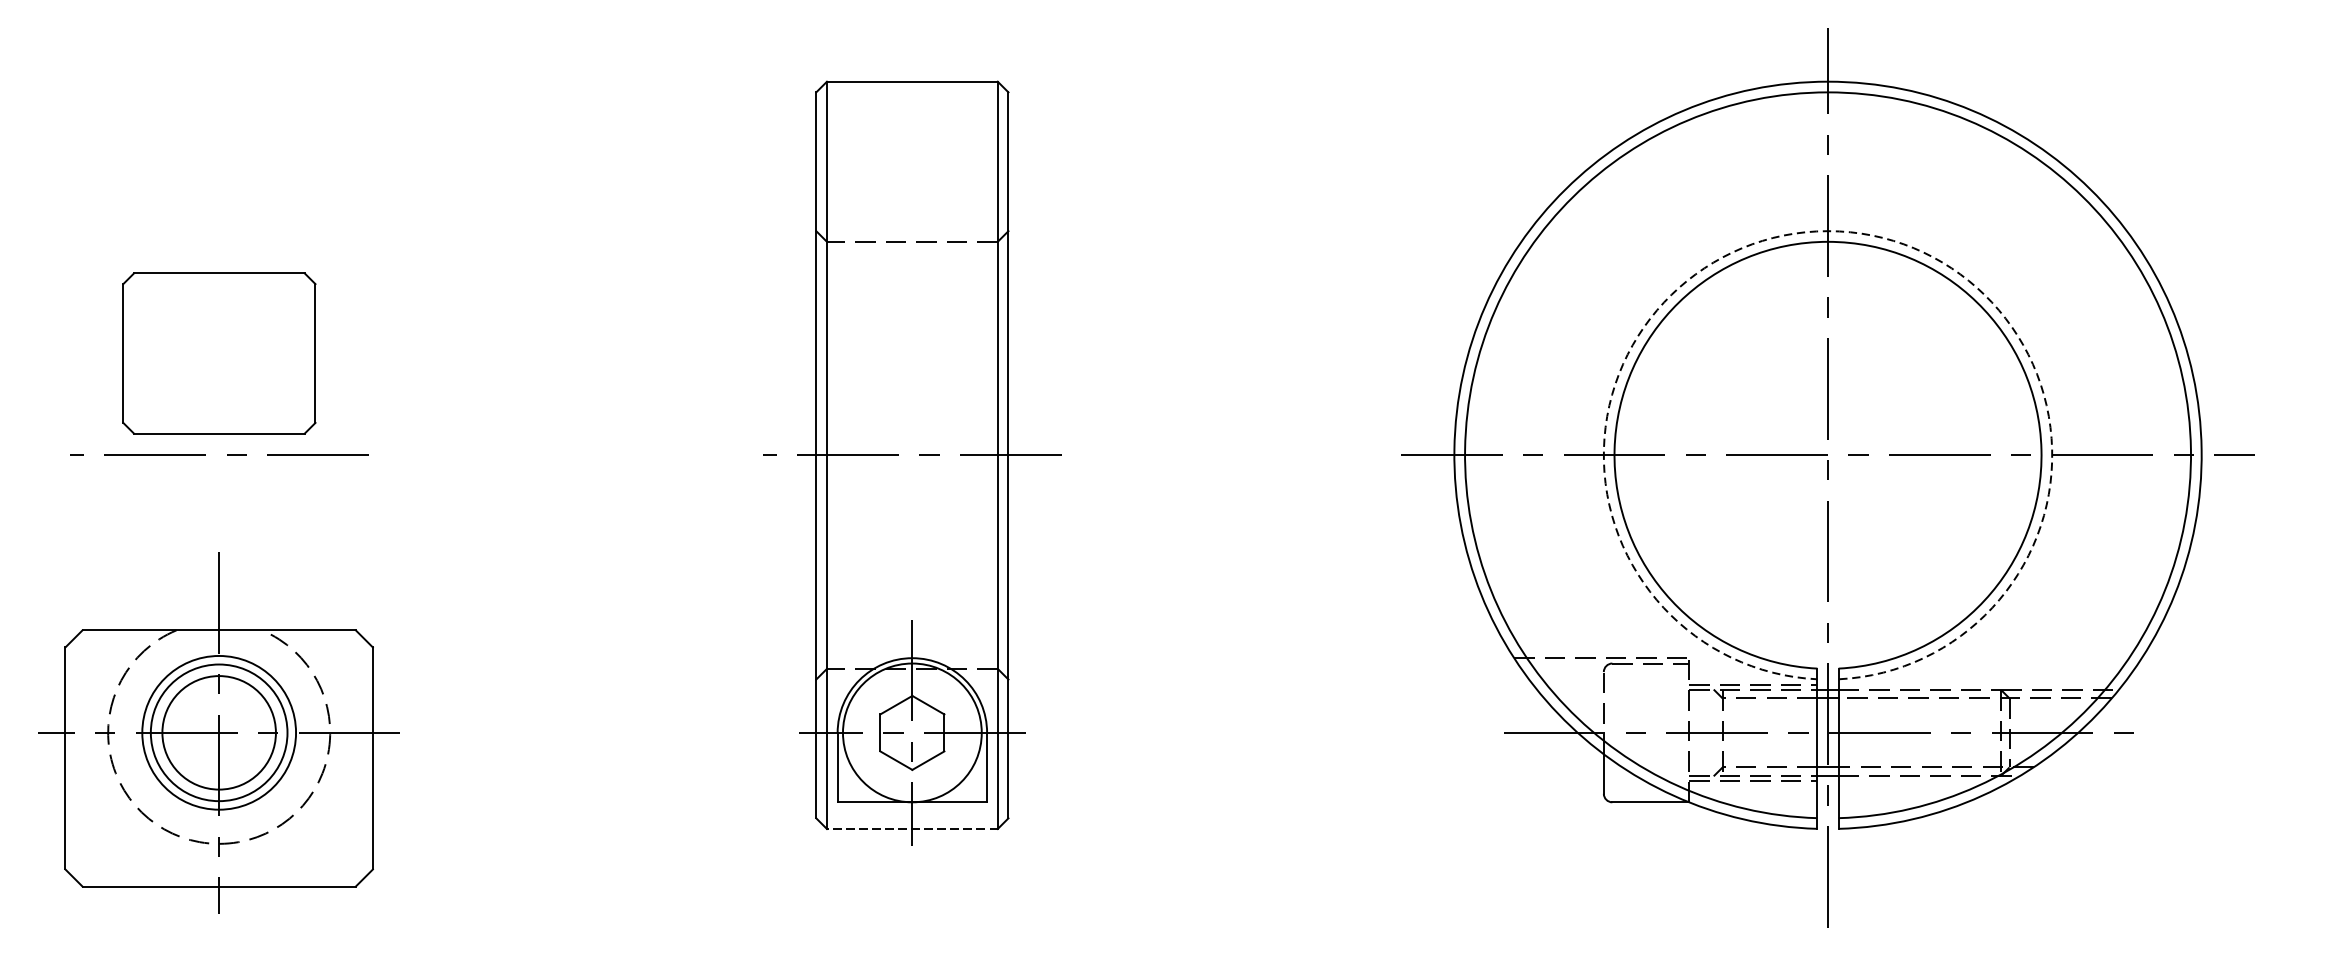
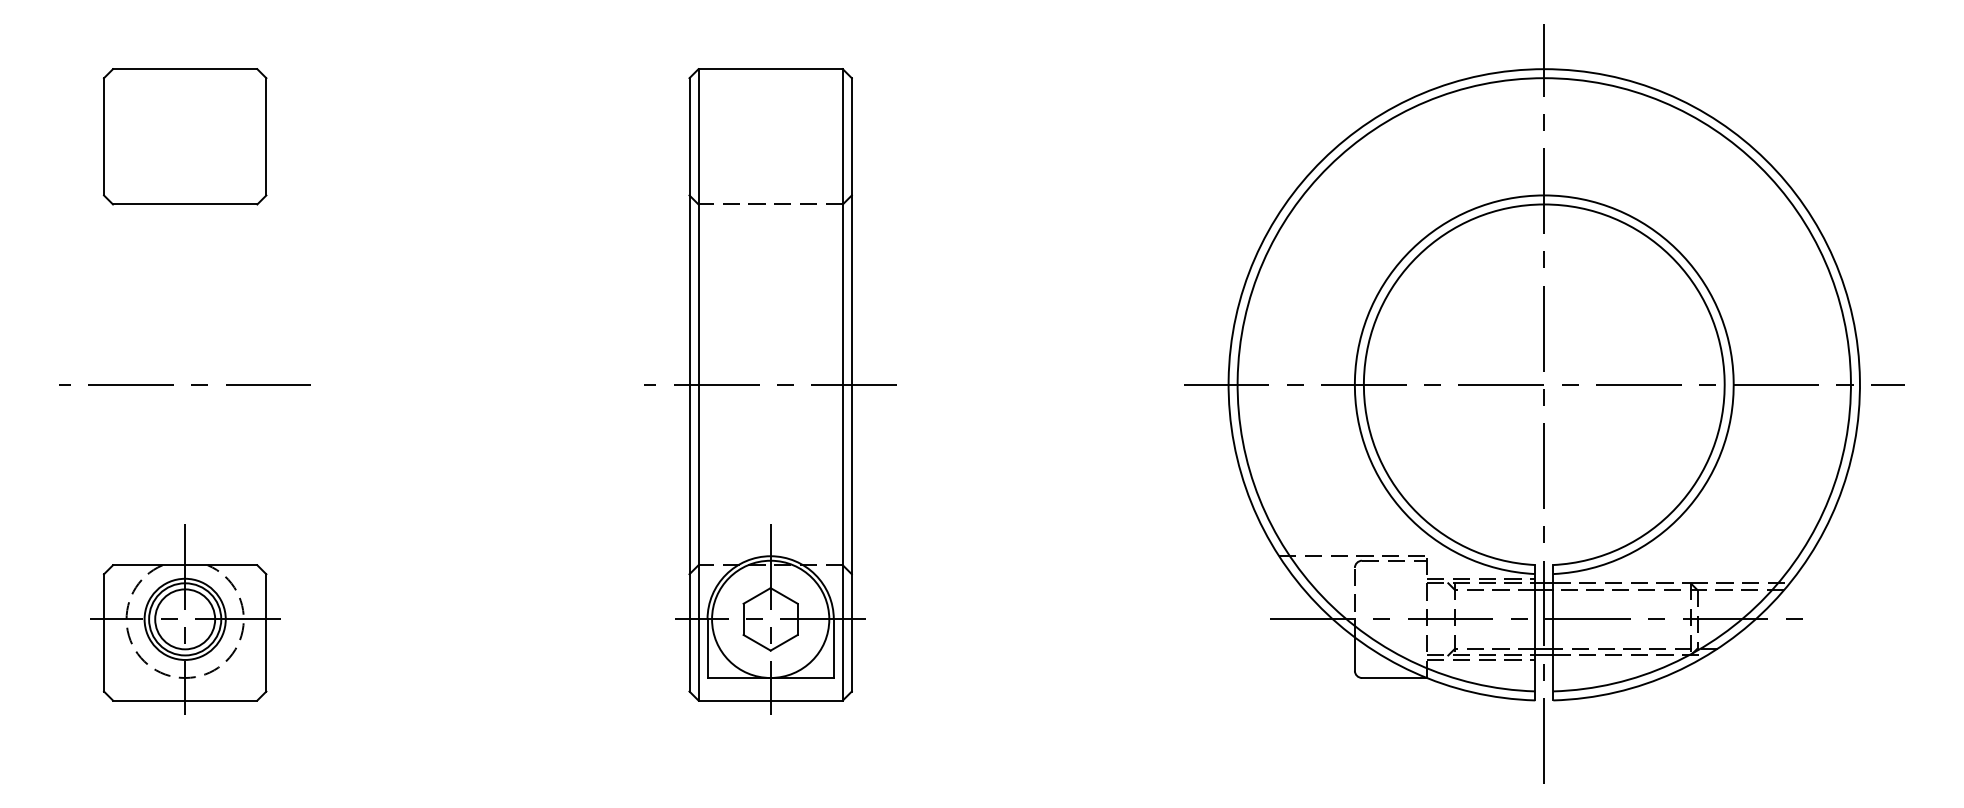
arc: (1828, 231) -> (1544, 195), dashed -> solid
part: (219, 353) -> (185, 136), moved
part: (219, 733) -> (185, 619), size x0.62
line: (912, 828) -> (770, 700), dashed -> solid

